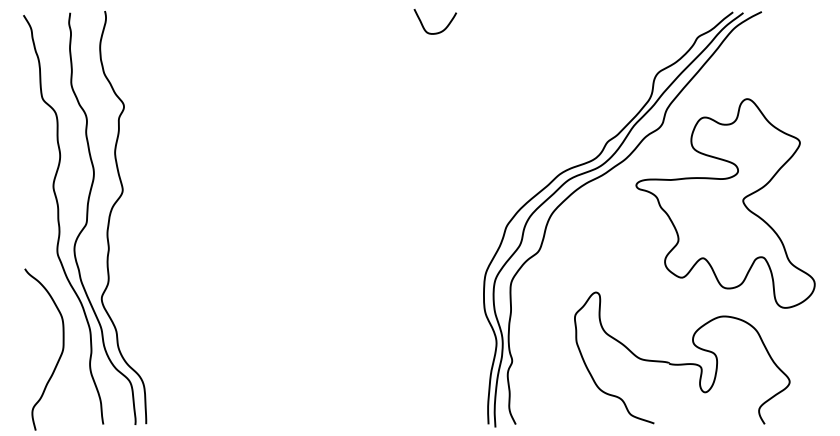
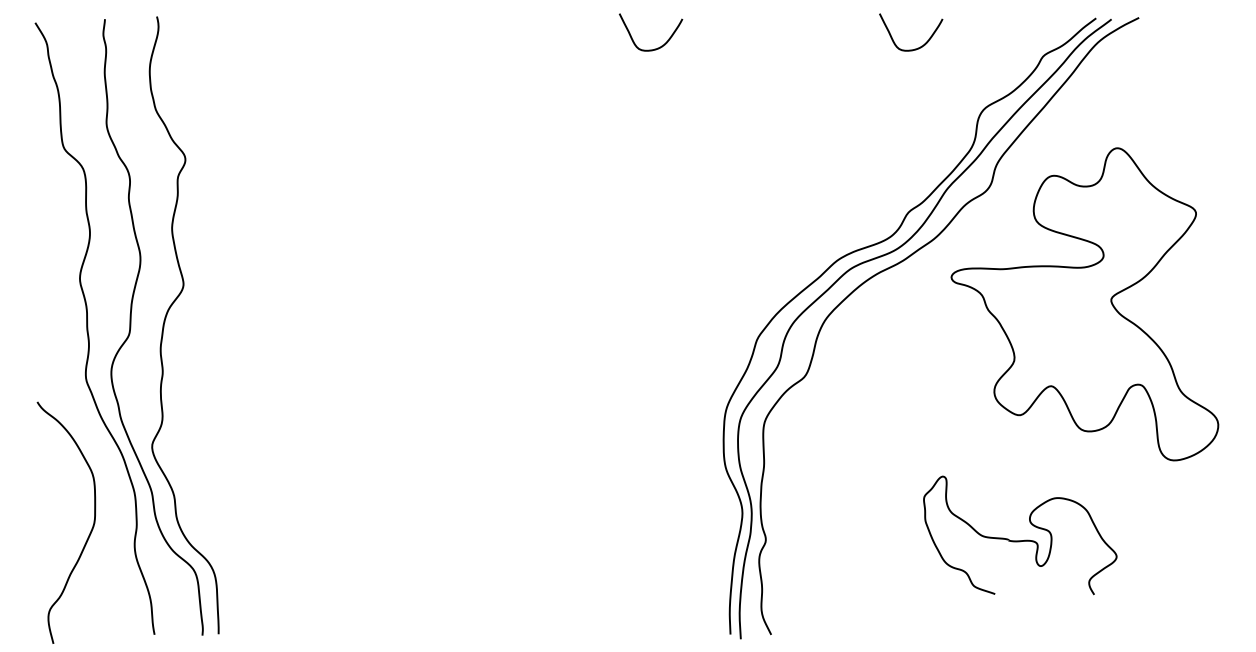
curve: (613, 31) -> (917, 47), added
part: (682, 357) -> (1020, 534), size x0.6

